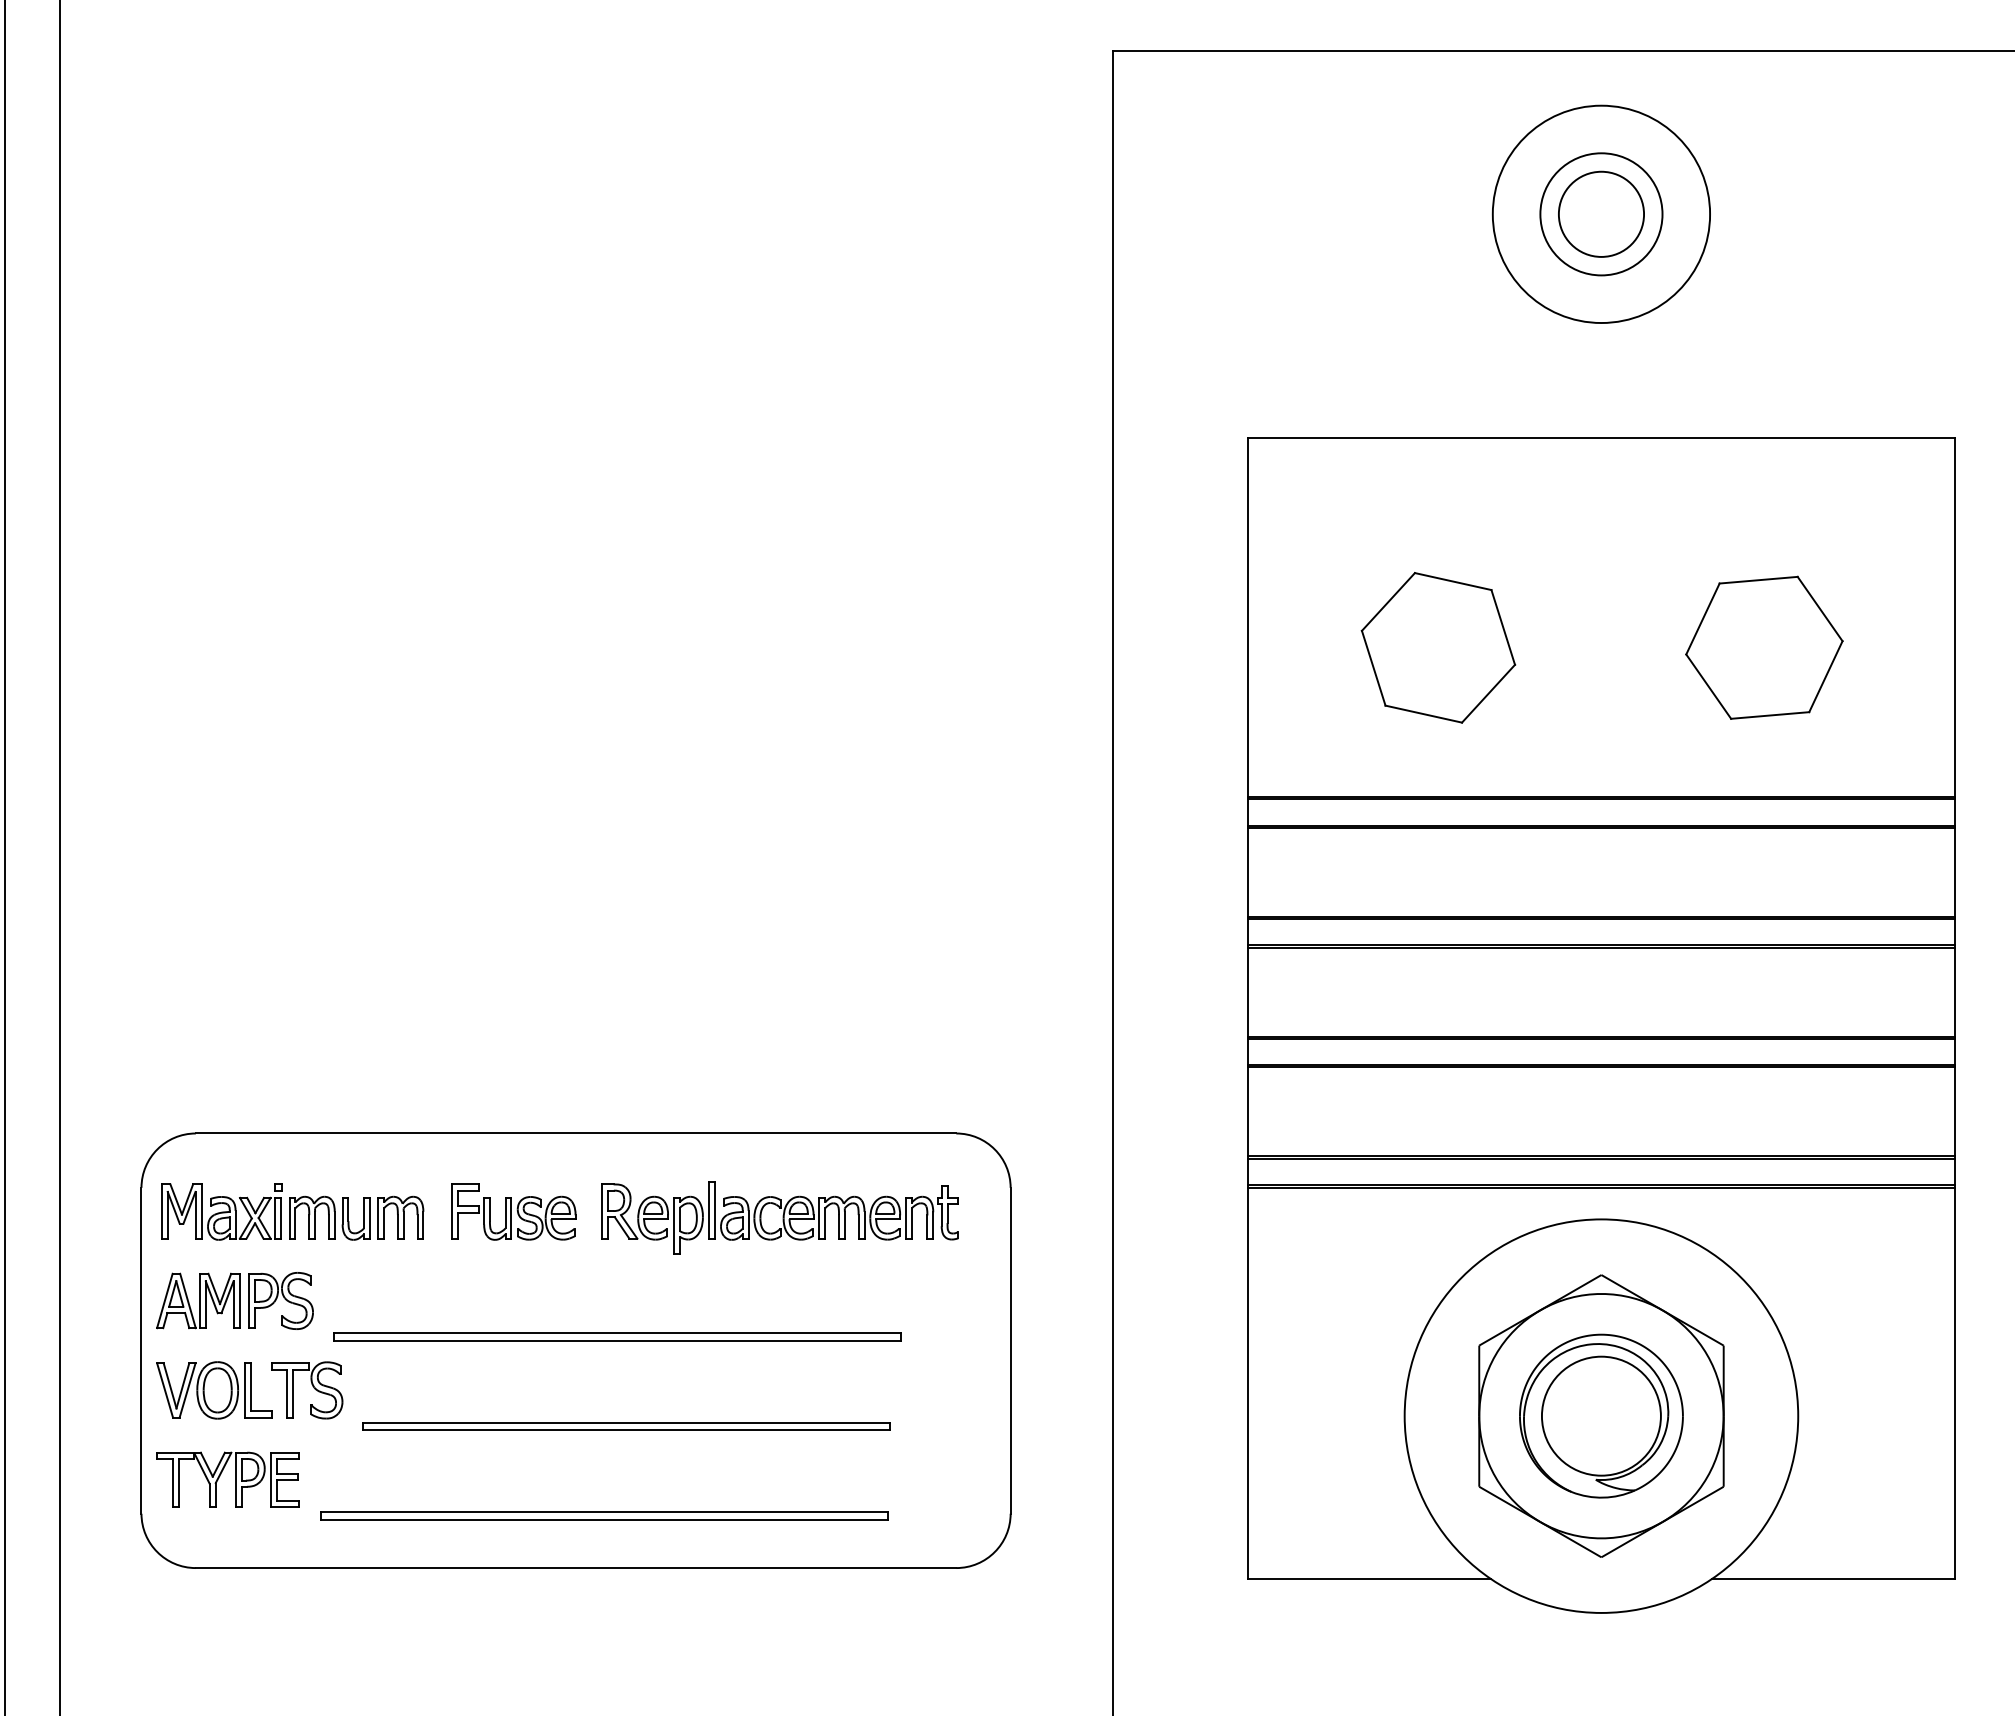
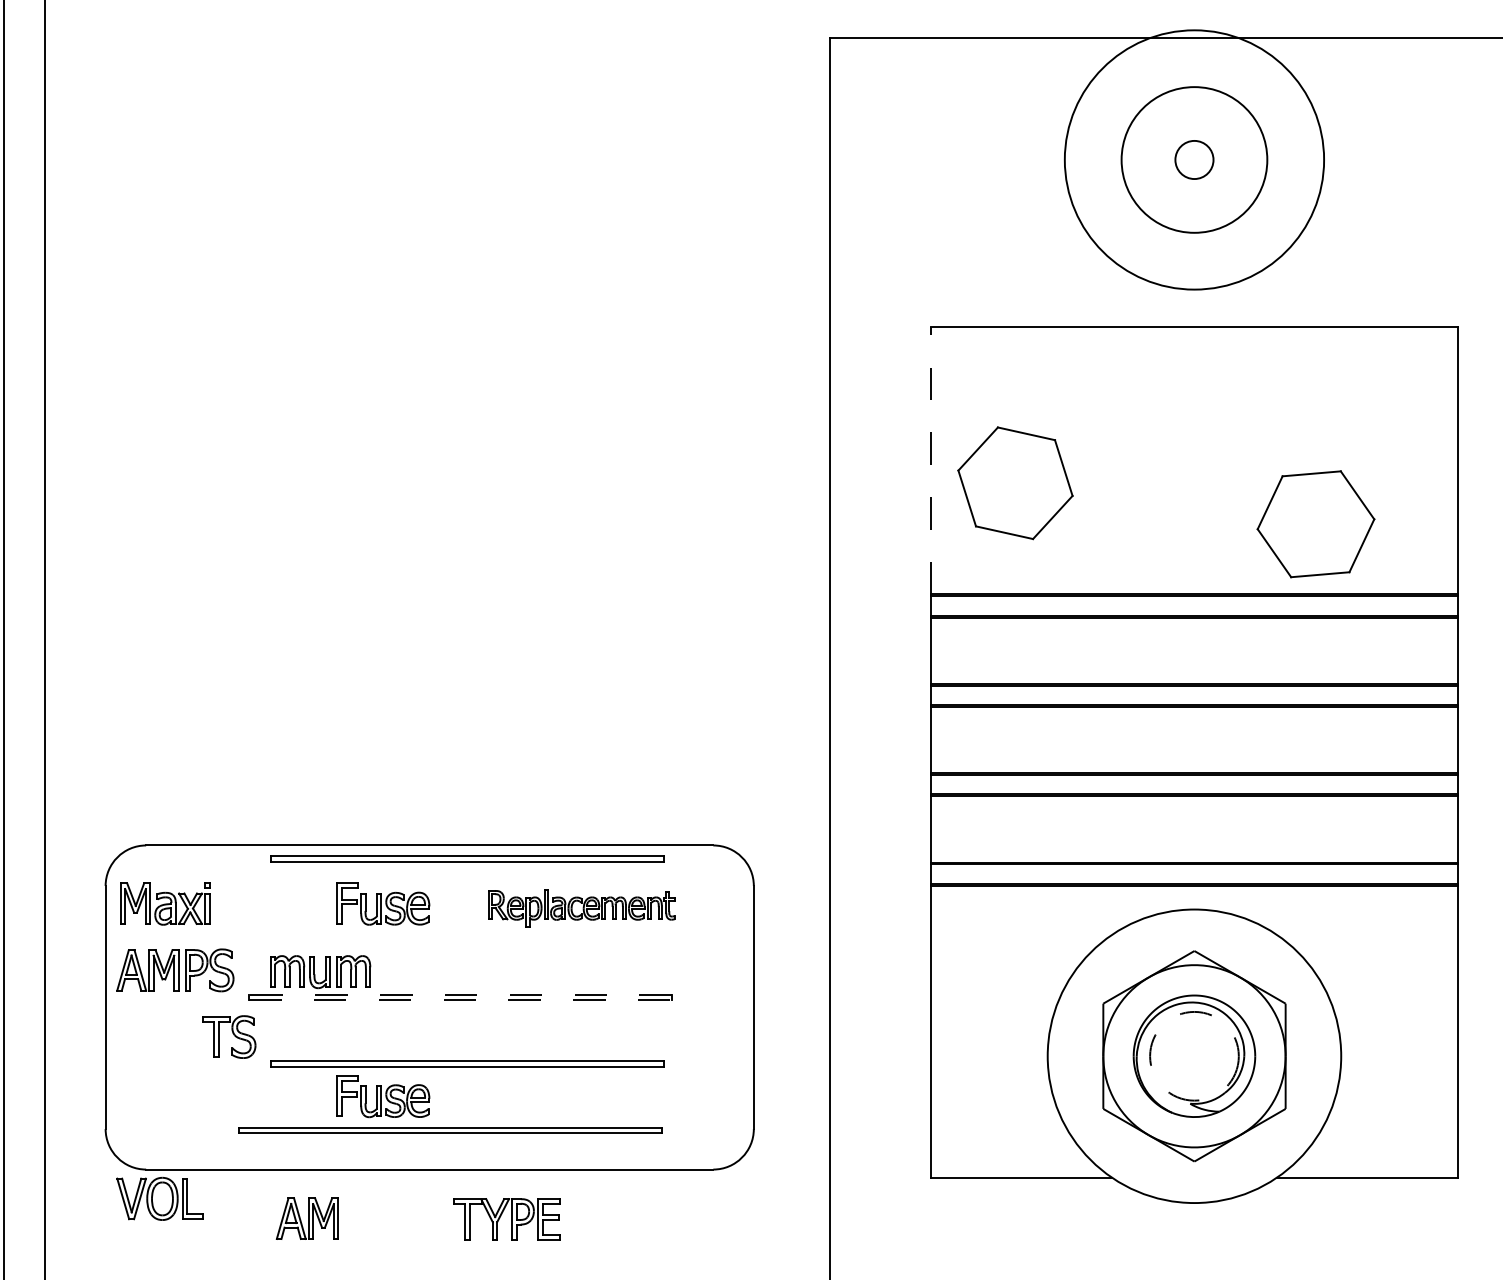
circle: (1601, 213) -> (1194, 159), size x0.6
circle: (1601, 214) -> (1194, 160), size x1.6
circle: (1601, 214) -> (1194, 160), size x1.6
line: (1248, 617) -> (931, 460), solid -> dashed
part: (1438, 647) -> (1015, 483), moved
part: (1764, 647) -> (1316, 524), moved
part: (626, 1151) -> (467, 858), added
part: (363, 1217) -> (325, 971), moved
part: (779, 1217) -> (581, 908), size x0.7
line: (616, 1333) -> (459, 994), solid -> dashed
line: (617, 1340) -> (460, 999), solid -> dashed
part: (214, 1390) -> (160, 1198), moved
circle: (1600, 1415) -> (1193, 1055), solid -> dashed
part: (513, 1469) -> (383, 1096), added
part: (220, 1476) -> (500, 1216), moved
part: (412, 1633) -> (307, 1218), added

